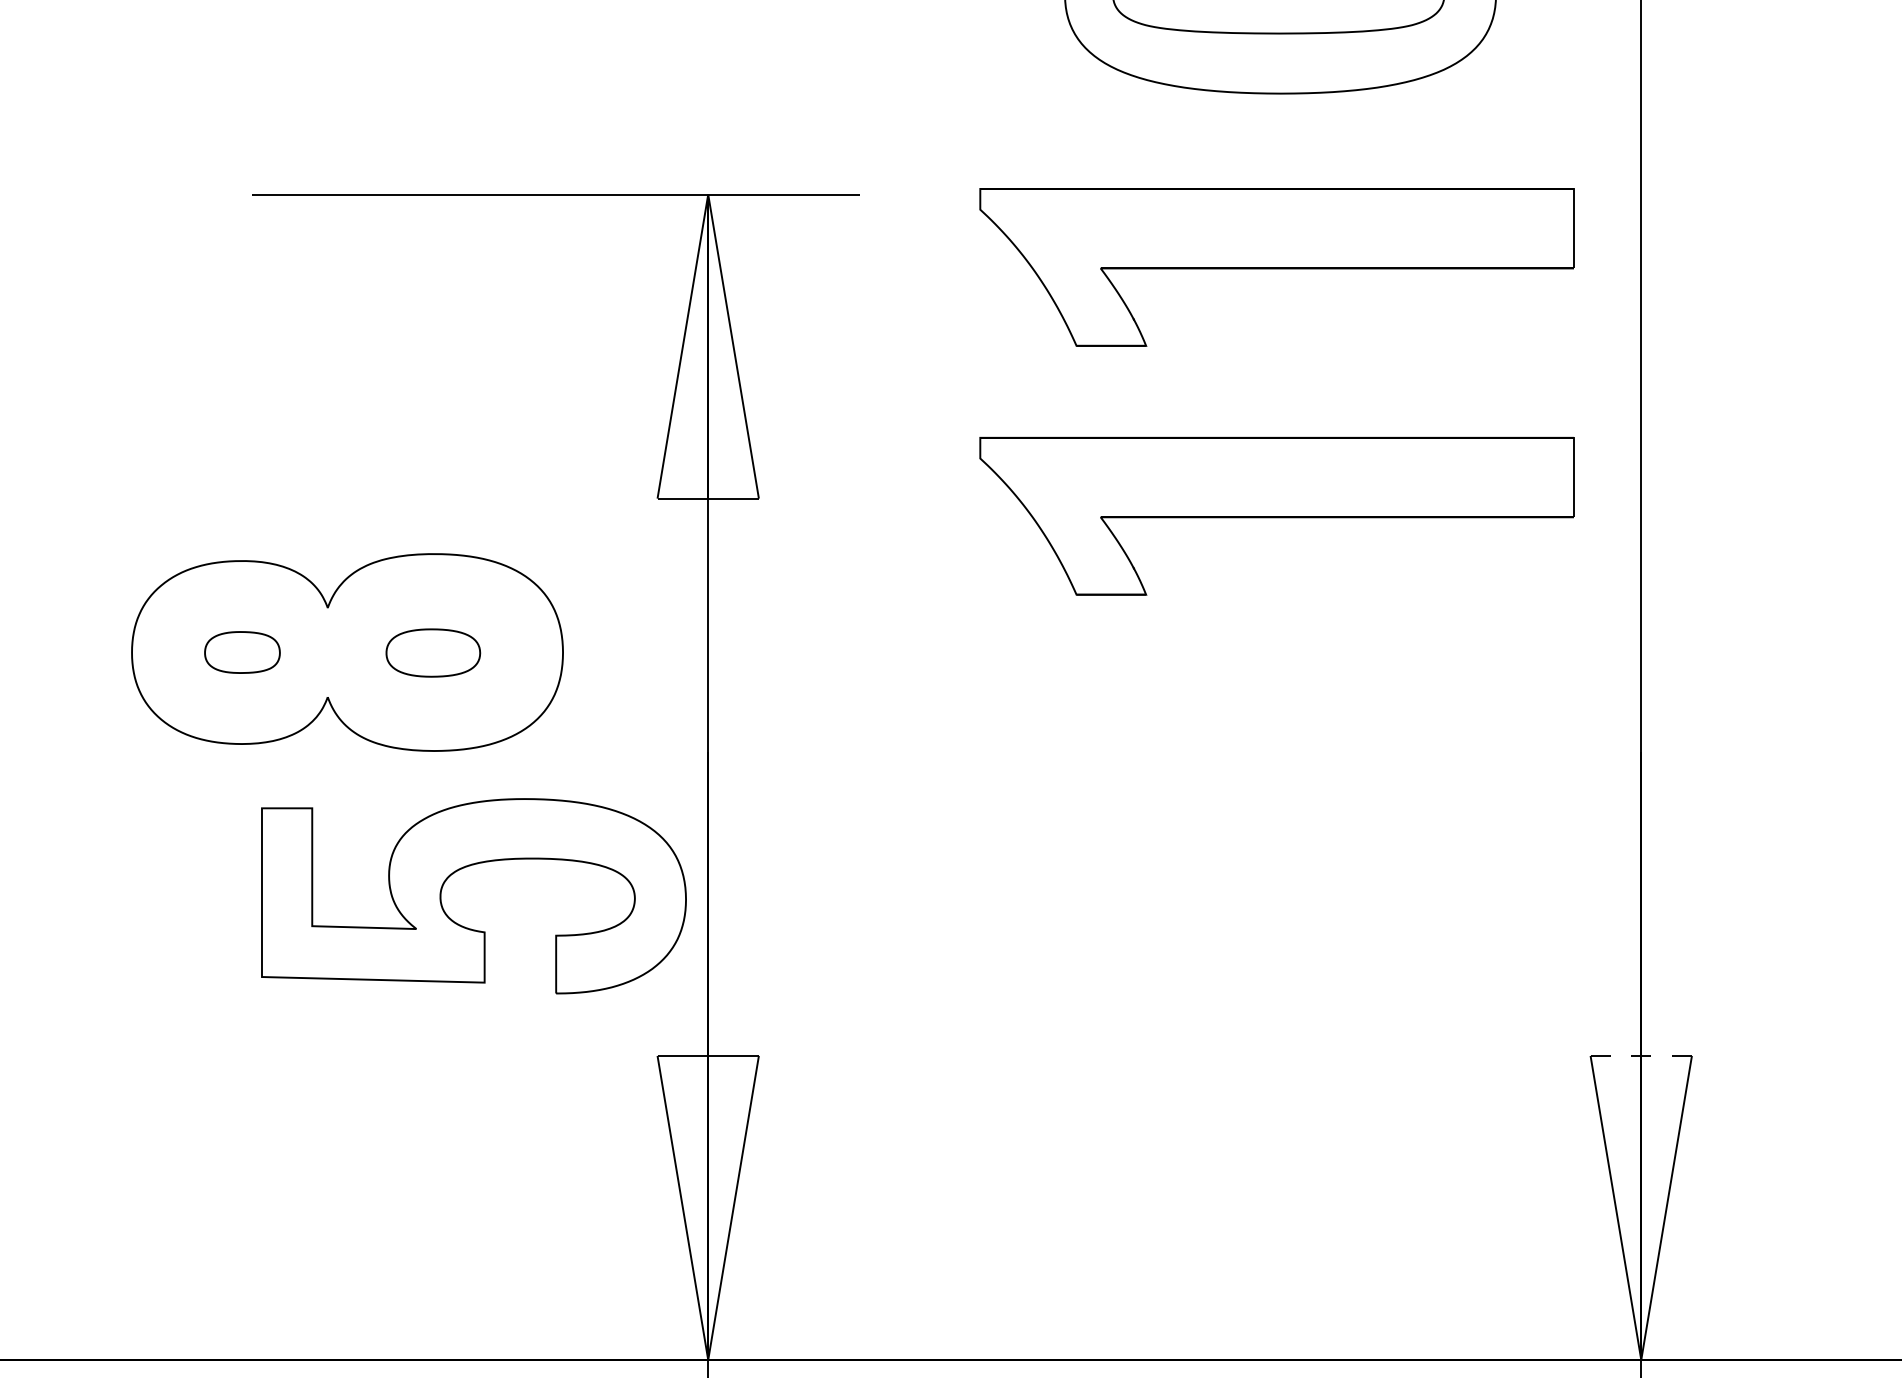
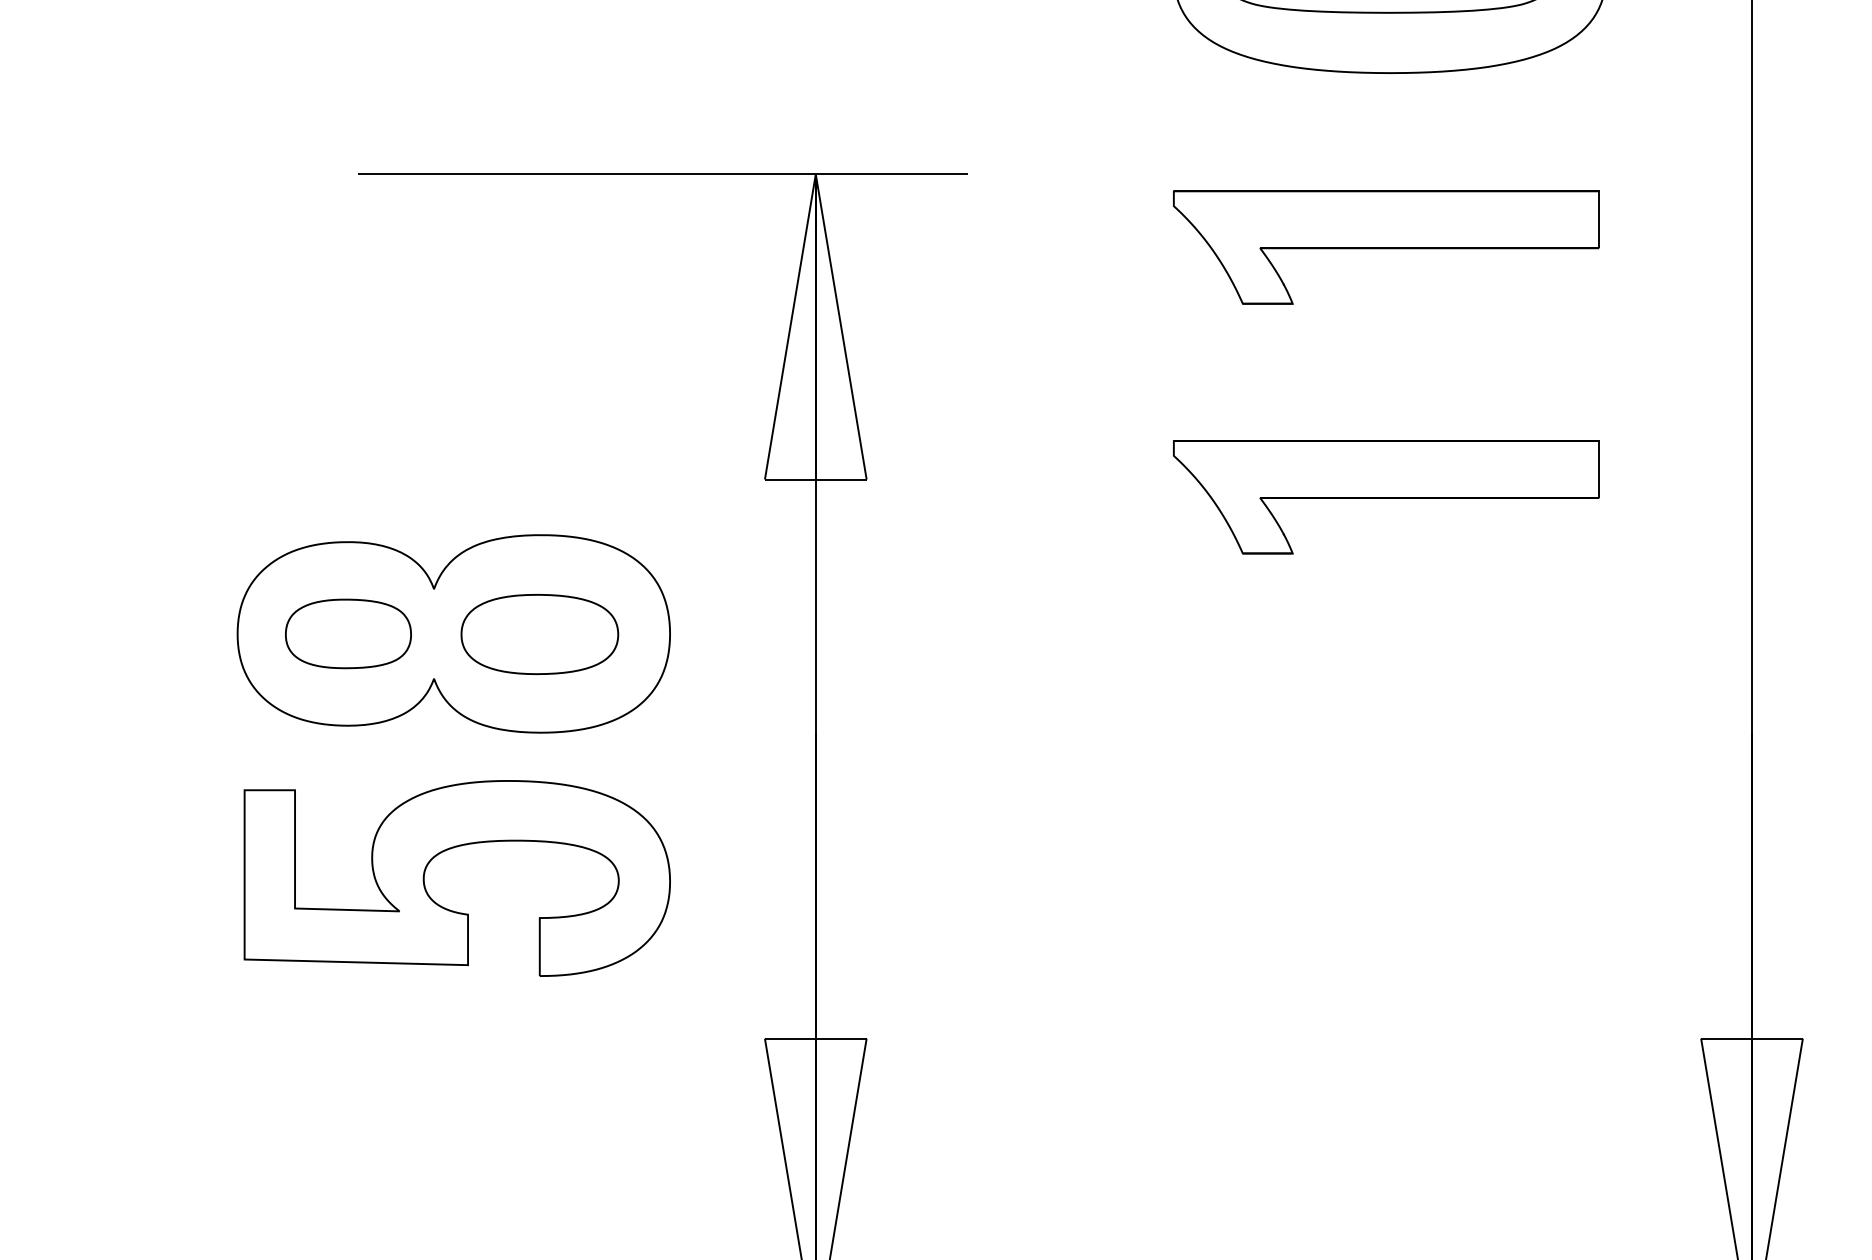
part: (1276, 267) -> (1386, 247), size x0.71
part: (1276, 516) -> (1386, 497), size x0.71
part: (242, 652) -> (348, 633), size x1.67
part: (433, 652) -> (540, 633), size x1.67
part: (464, 868) -> (447, 850), moved
line: (1641, 1055) -> (1752, 1038), dashed -> solid

